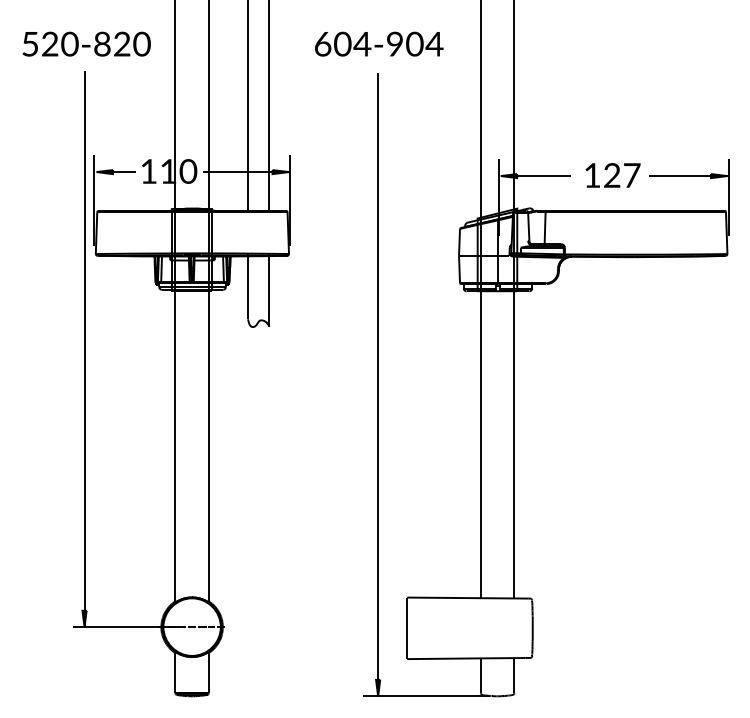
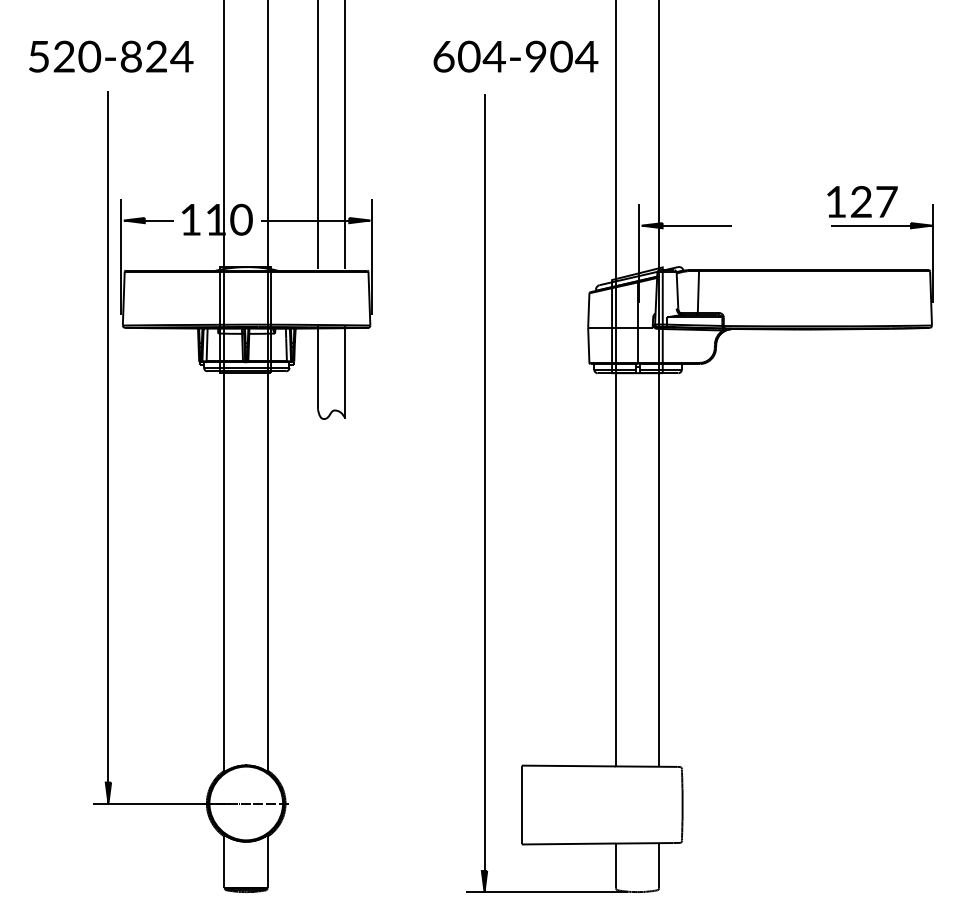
text: (141, 44) -> (181, 56), 520-820 -> 520-824
text: (378, 44) -> (515, 56), moved
text: (613, 175) -> (862, 201), moved

